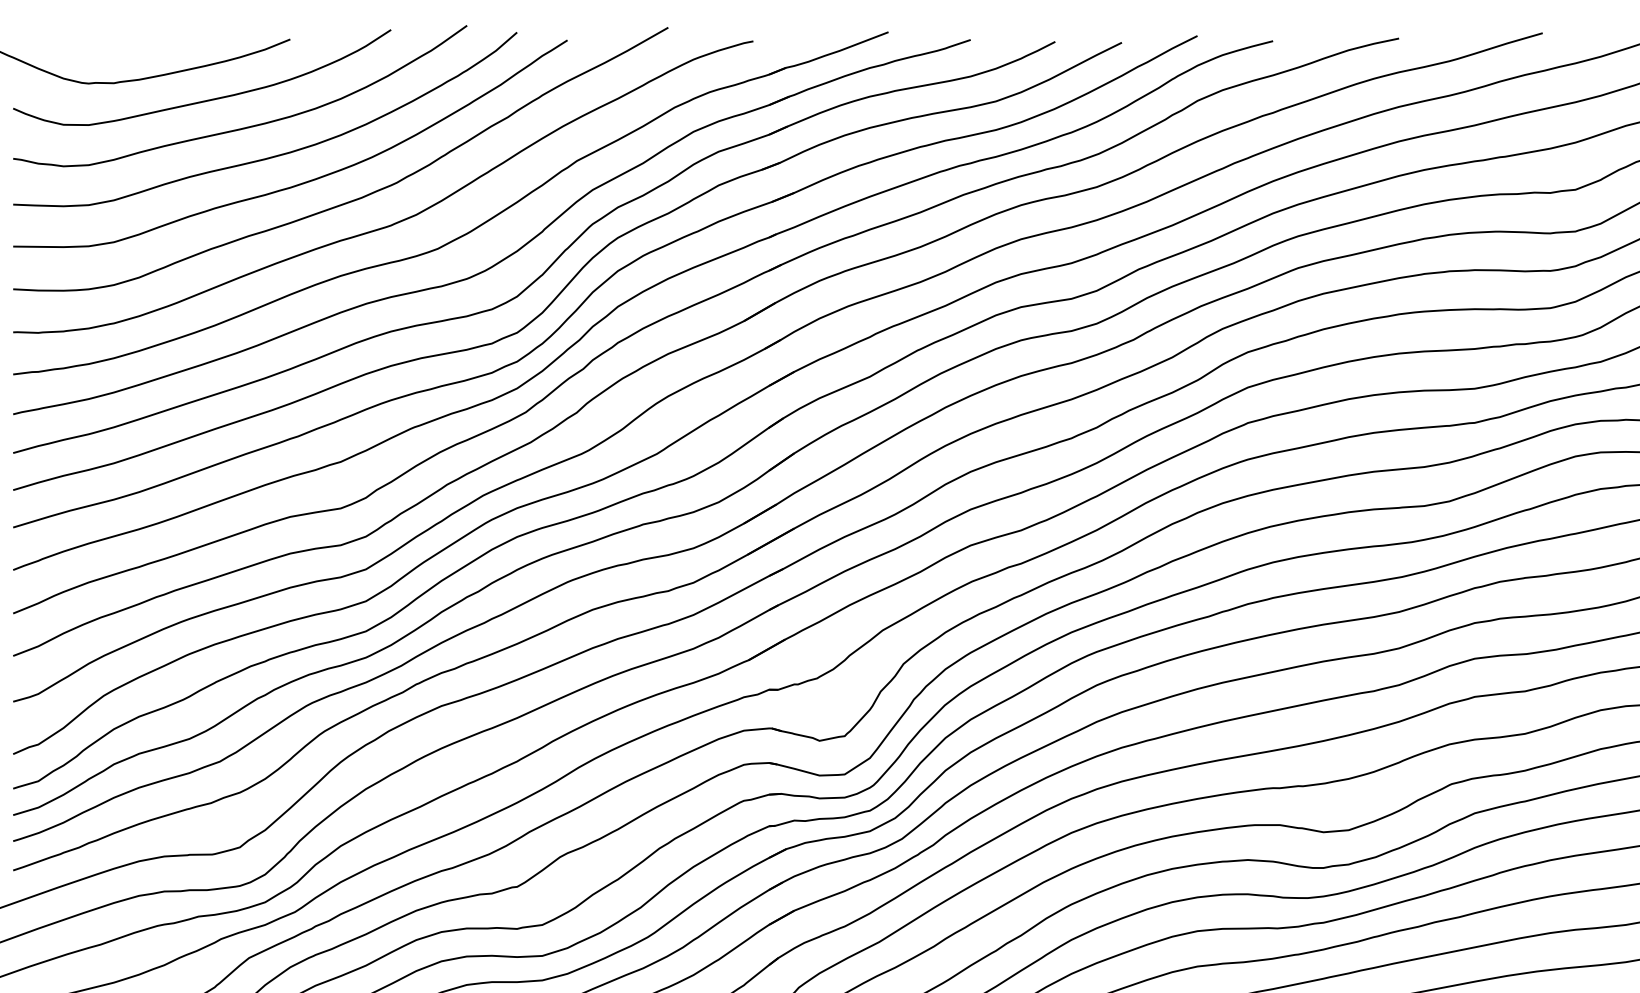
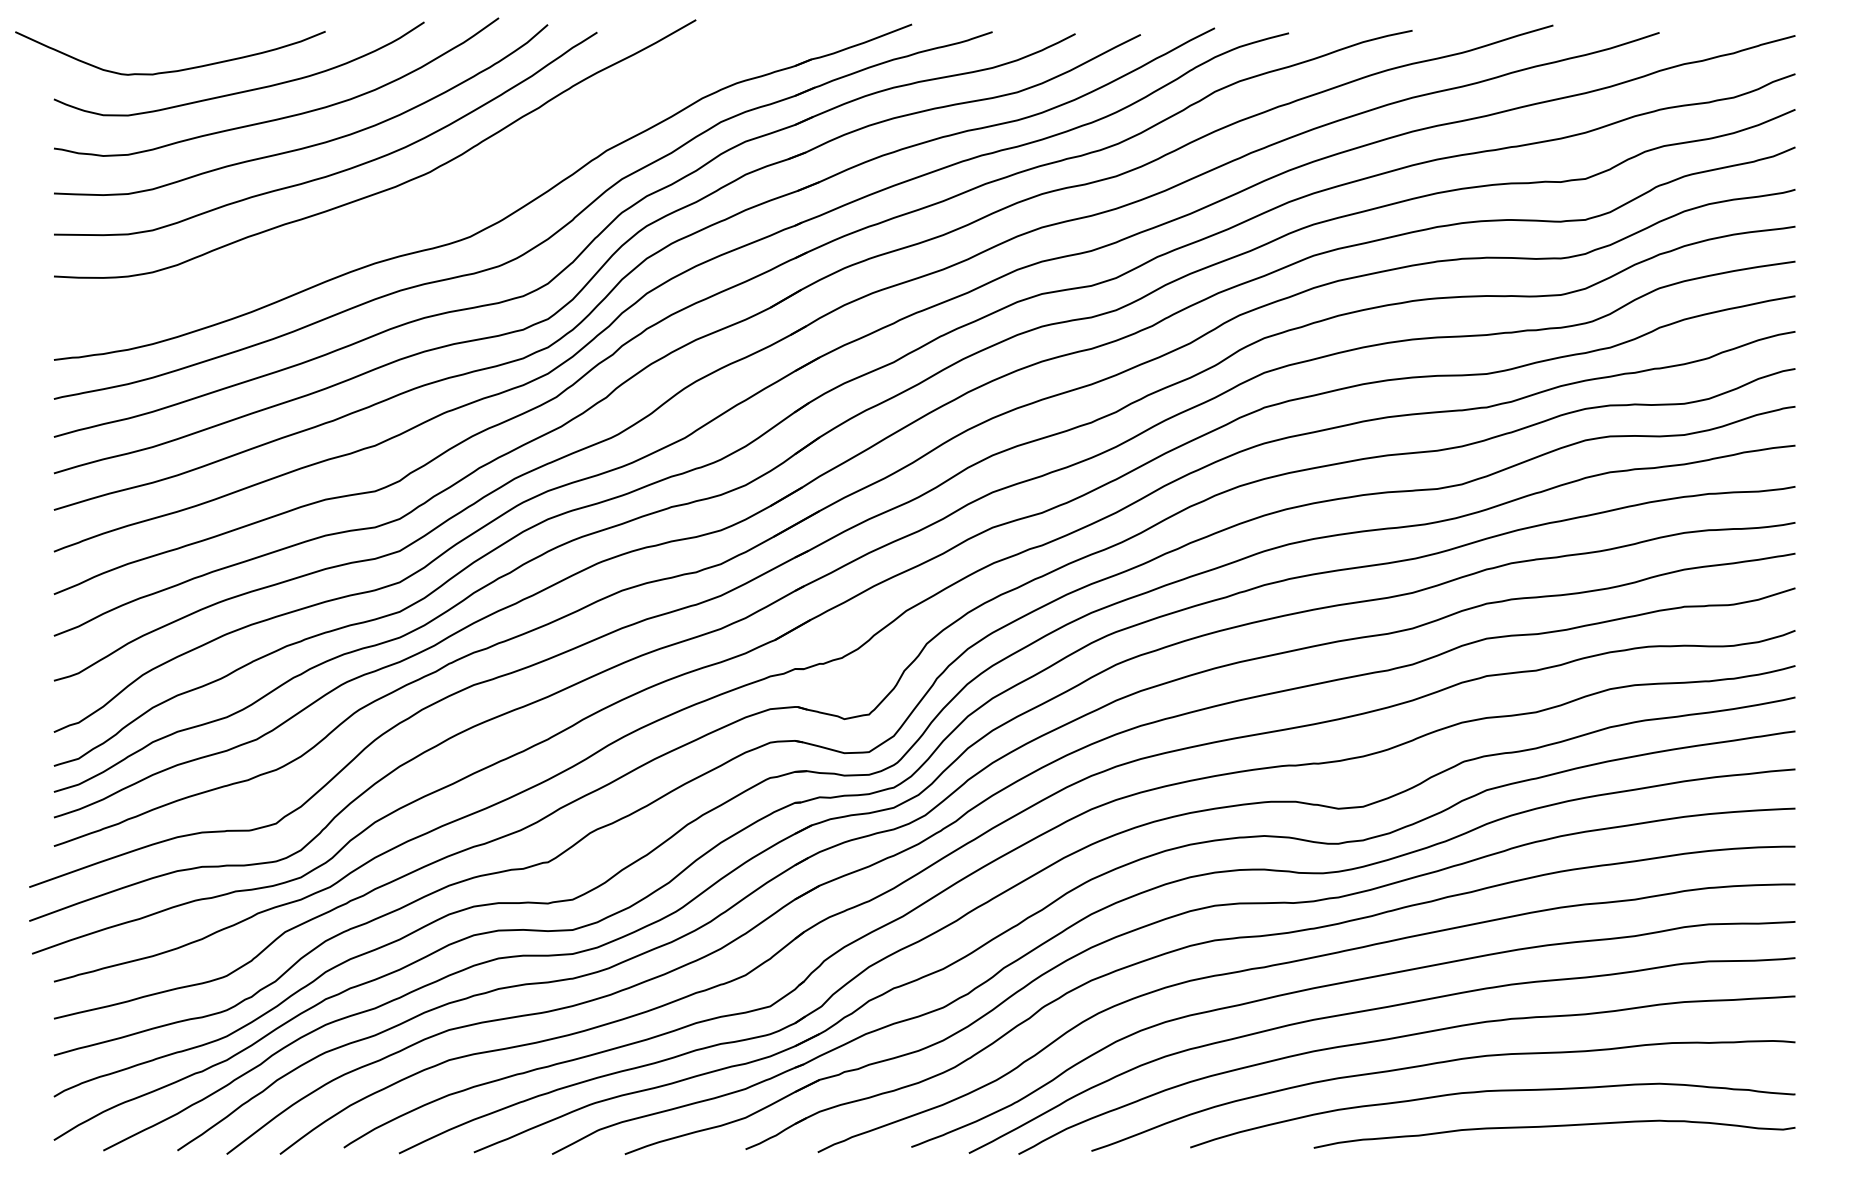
curve: (398, 220) -> (431, 209), removed

